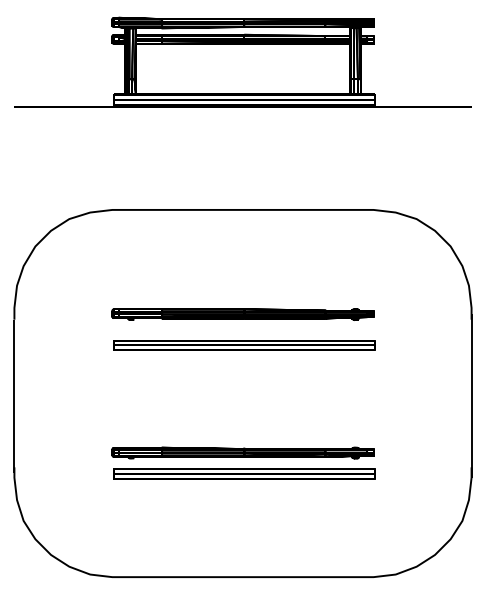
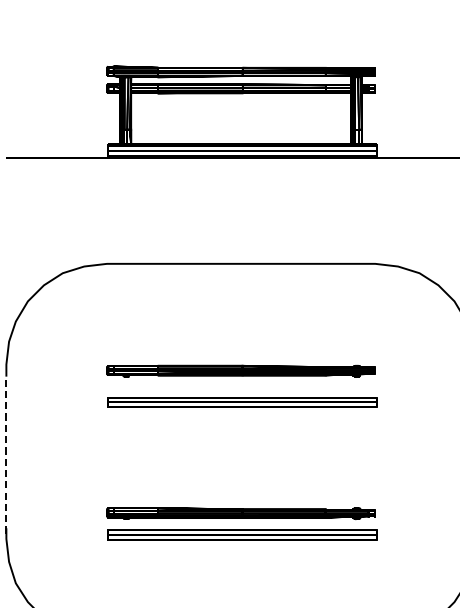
line: (14, 395) -> (6, 454), solid -> dashed

